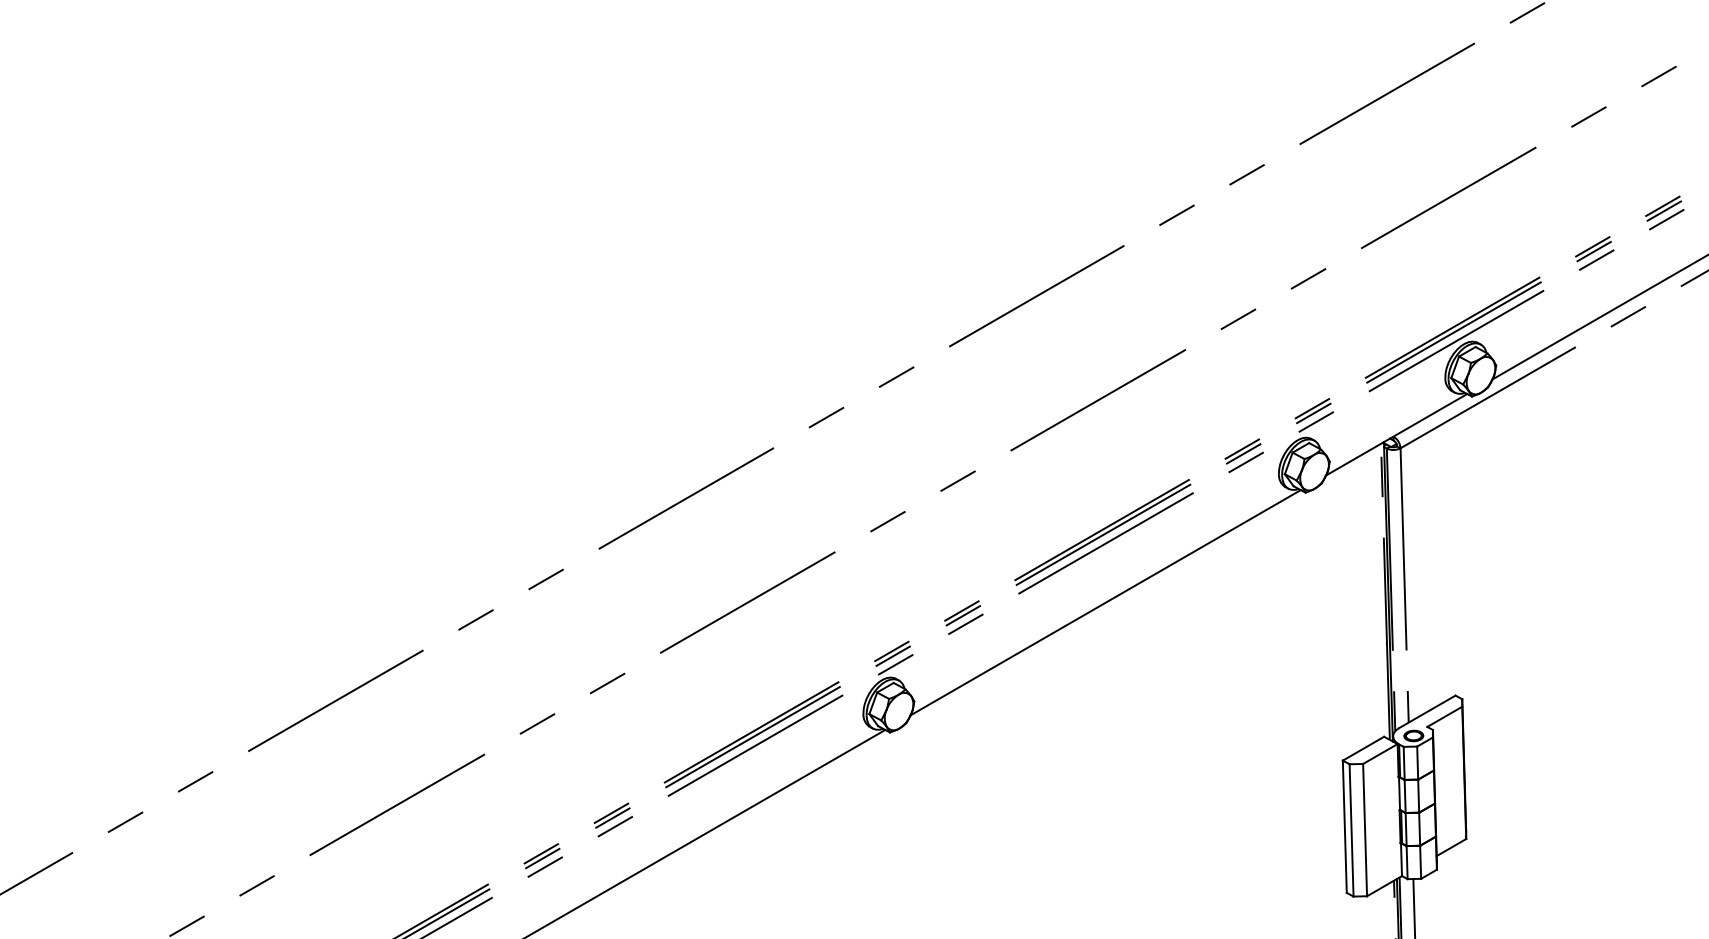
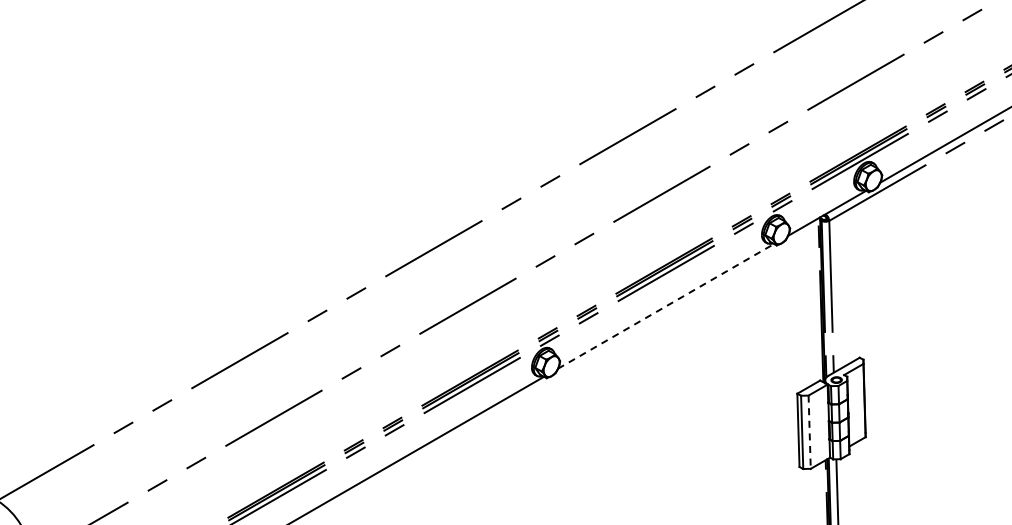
line: (1106, 603) -> (666, 306), solid -> dashed
line: (1364, 830) -> (809, 432), solid -> dashed

